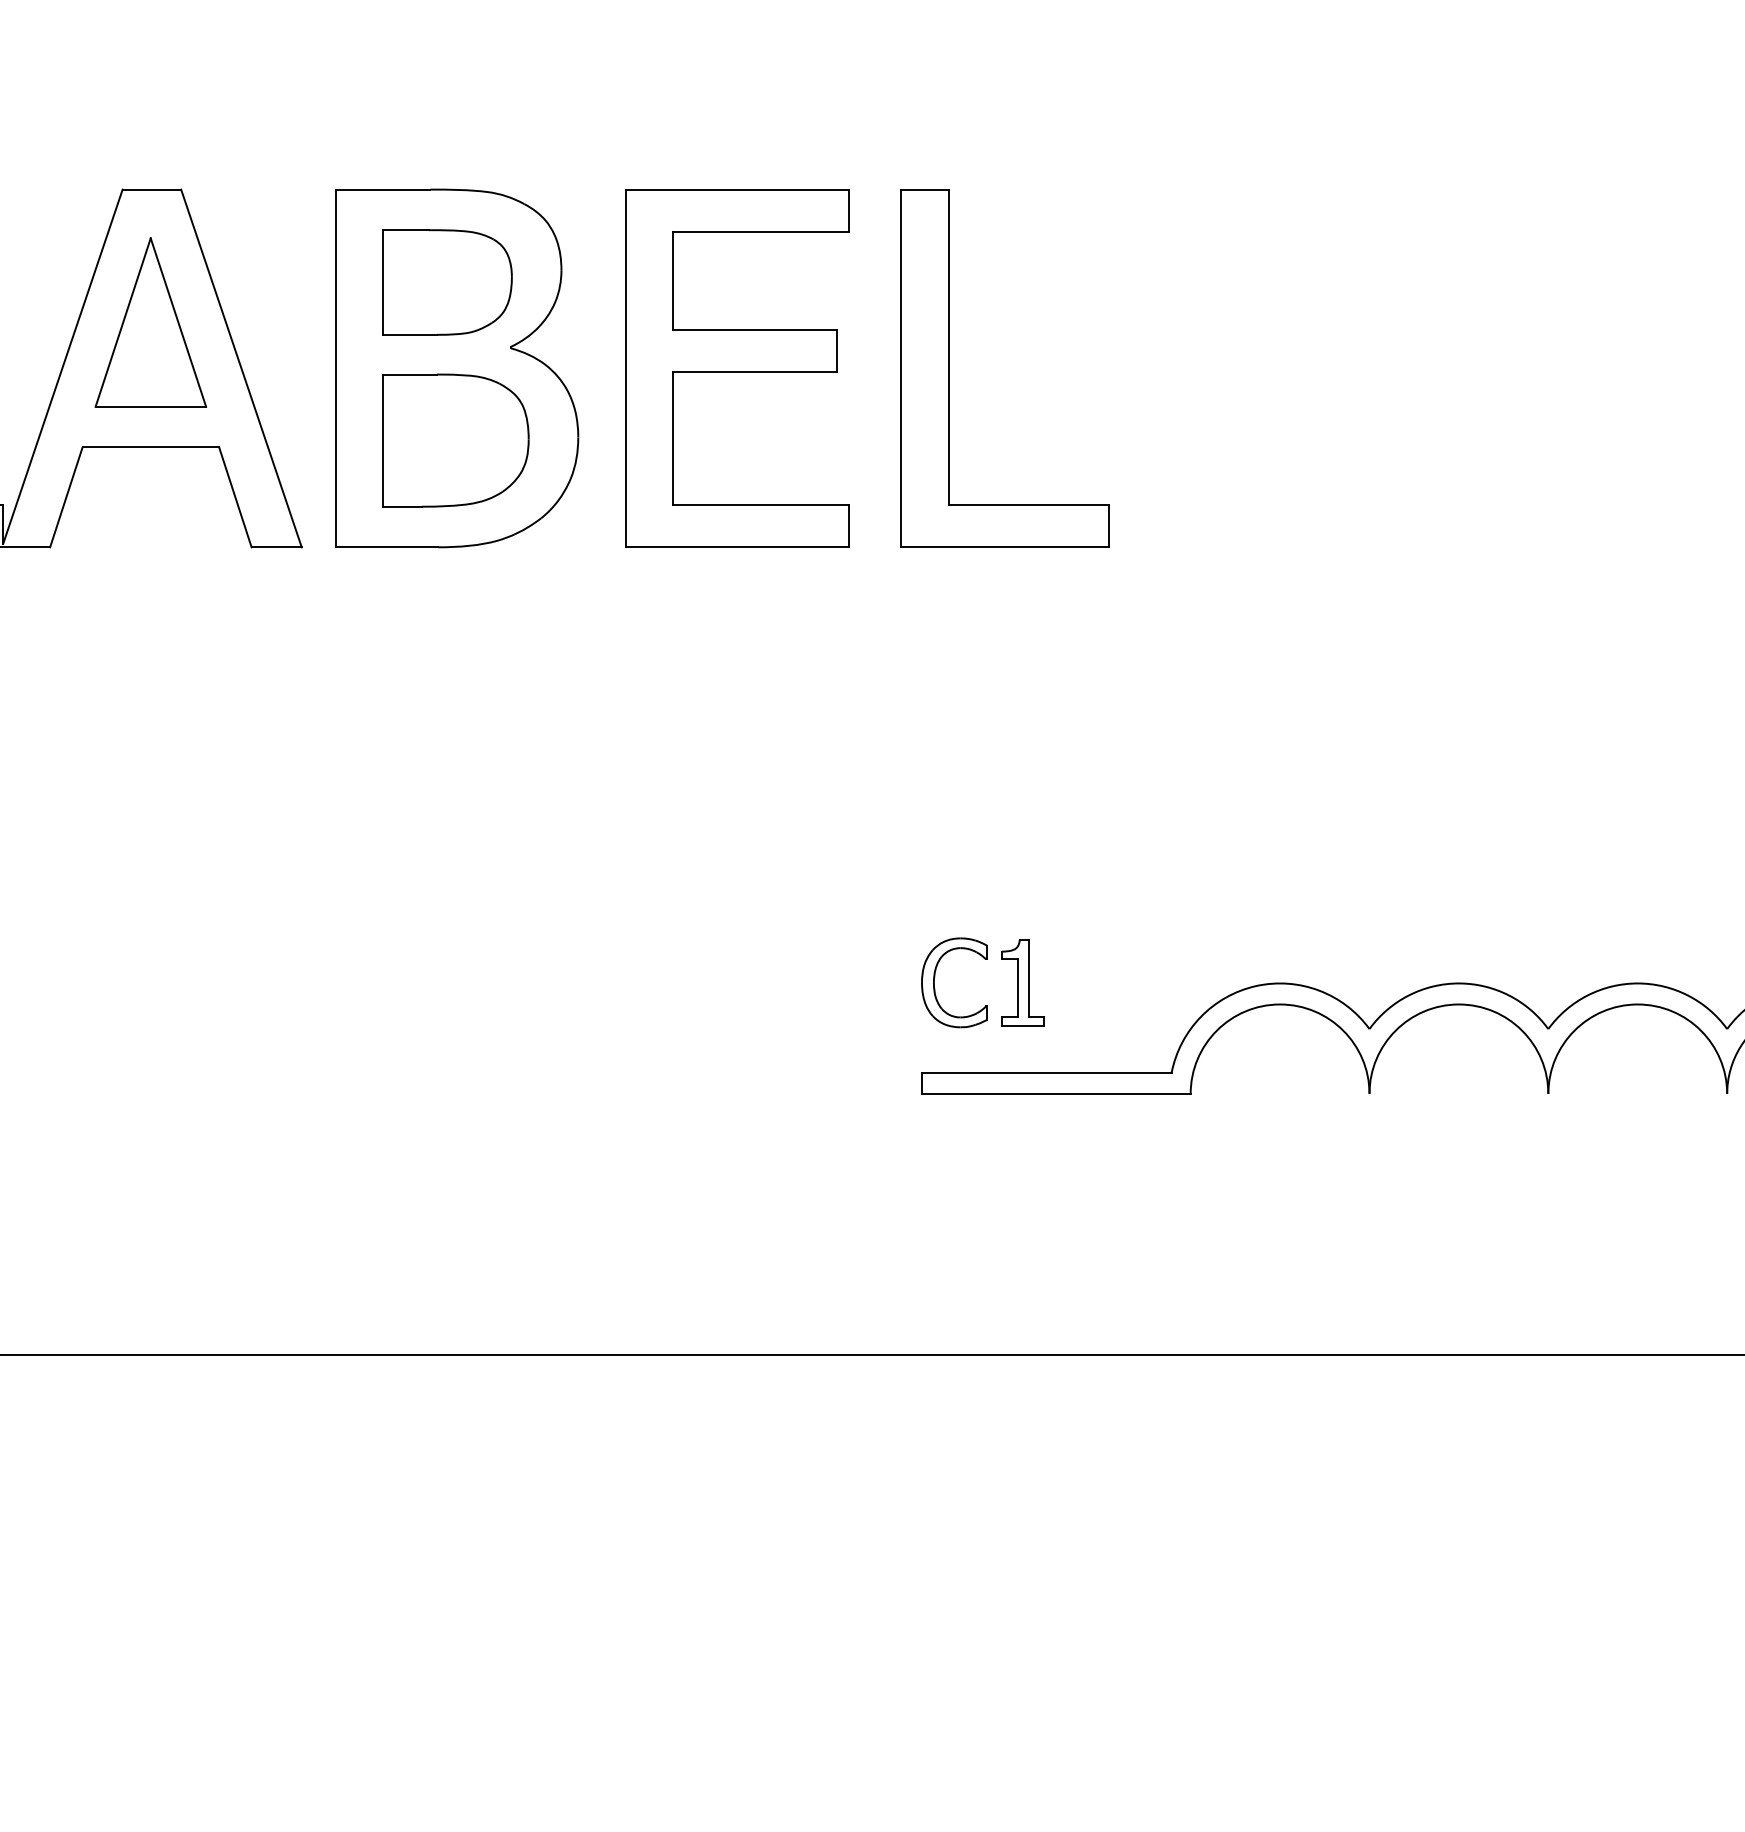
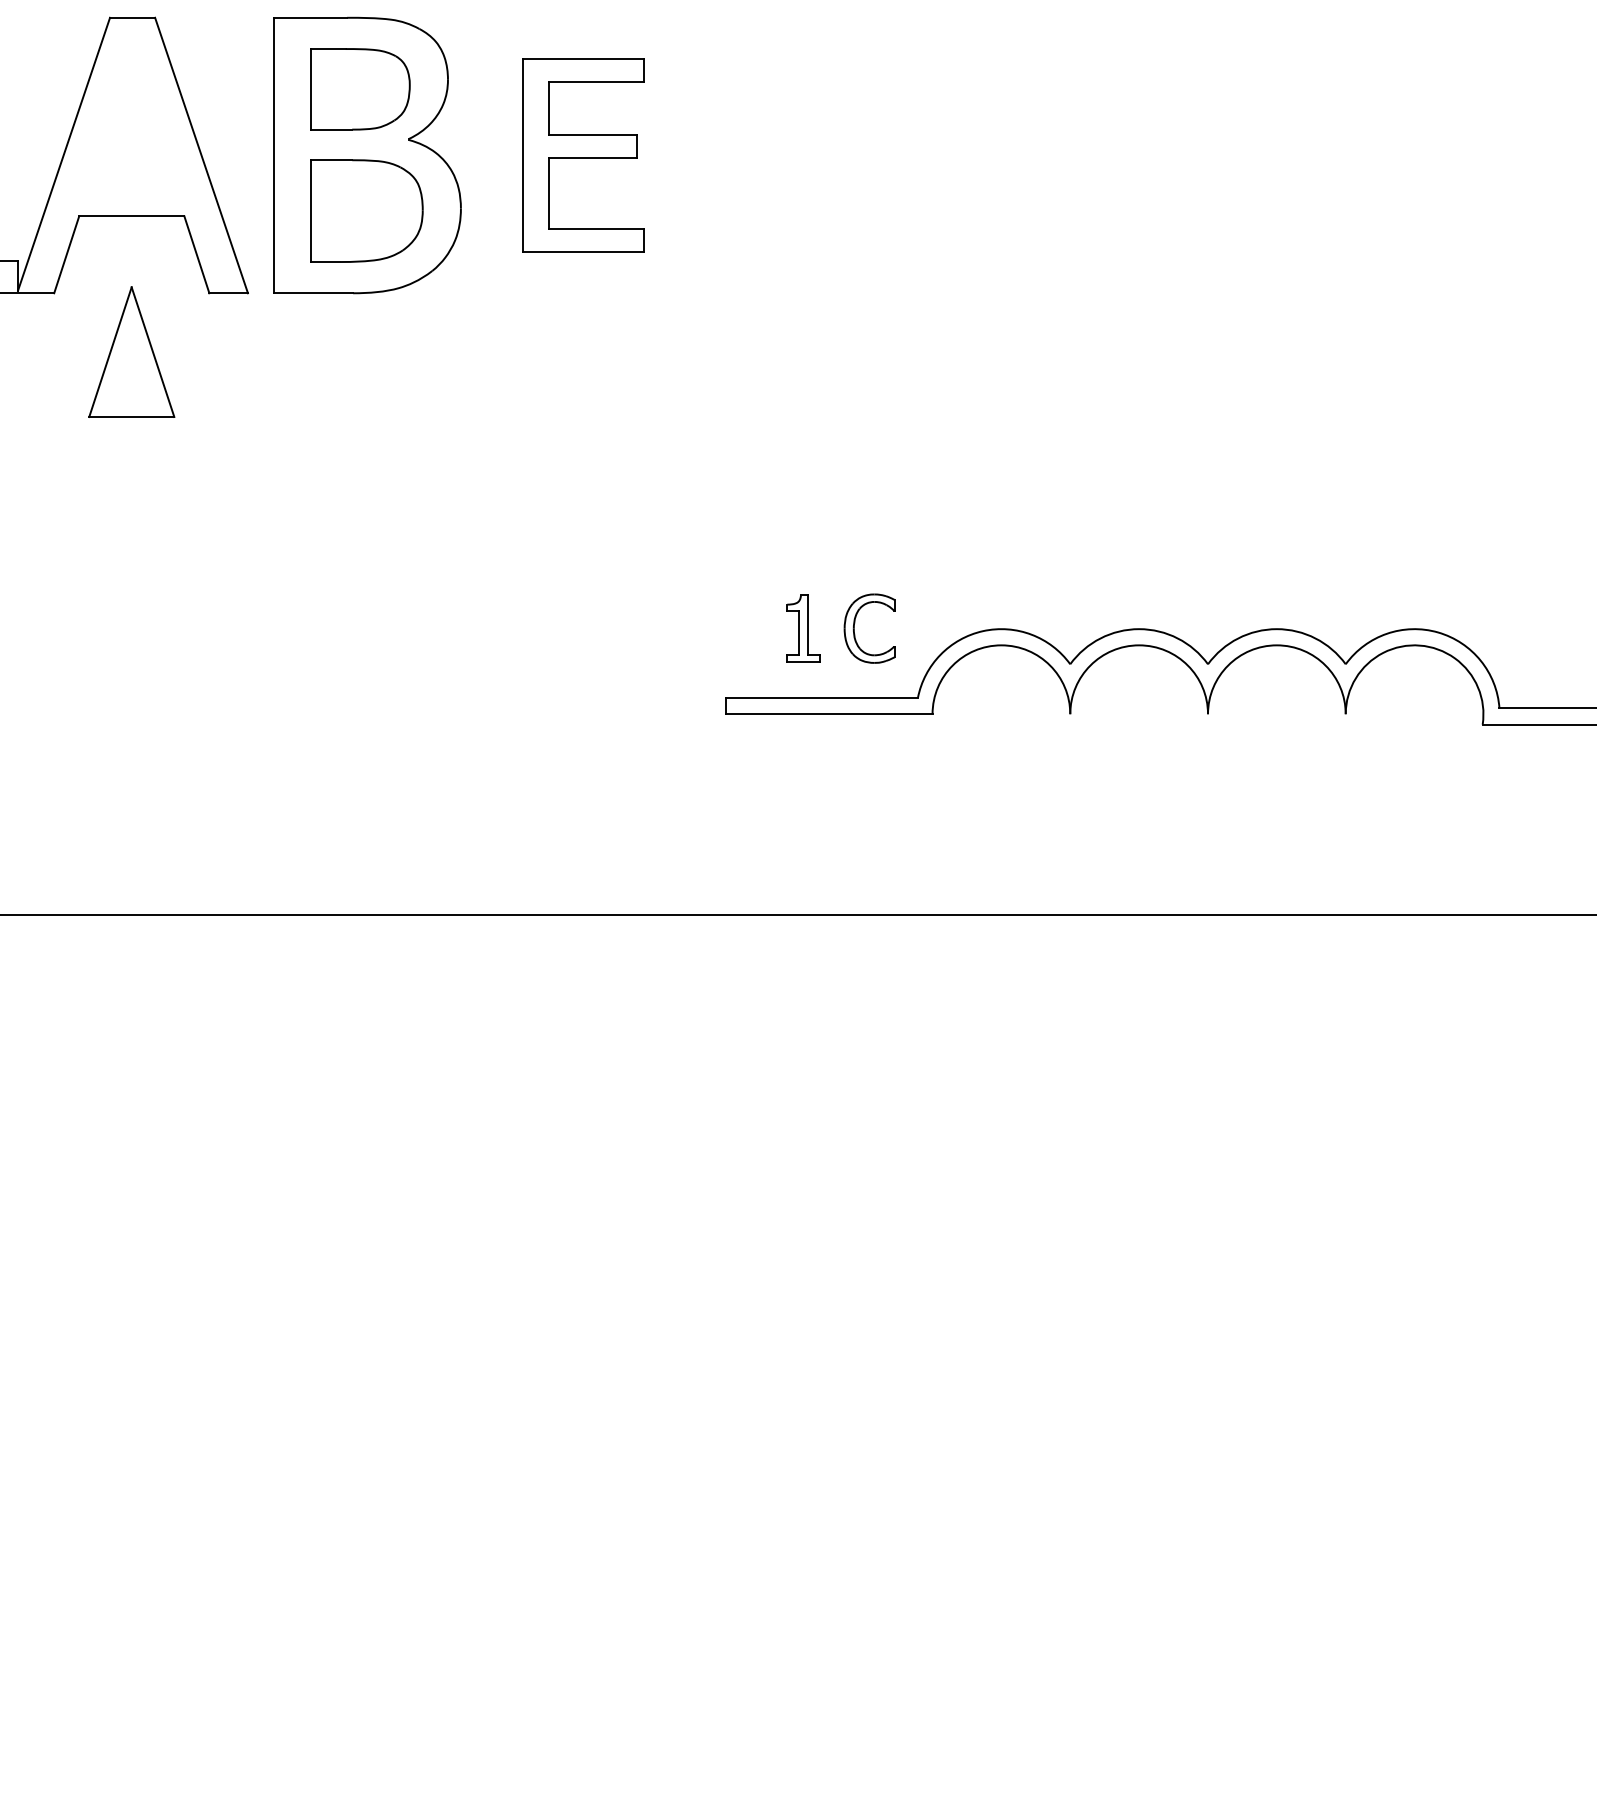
part: (150, 321) -> (131, 351), moved
part: (737, 368) -> (583, 155), size x0.7
part: (949, 368) -> (746, 155), removed
part: (936, 976) -> (855, 623), moved

